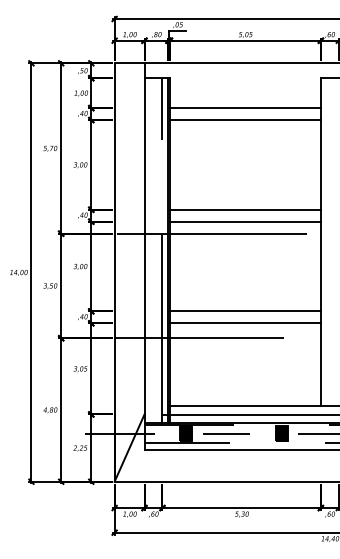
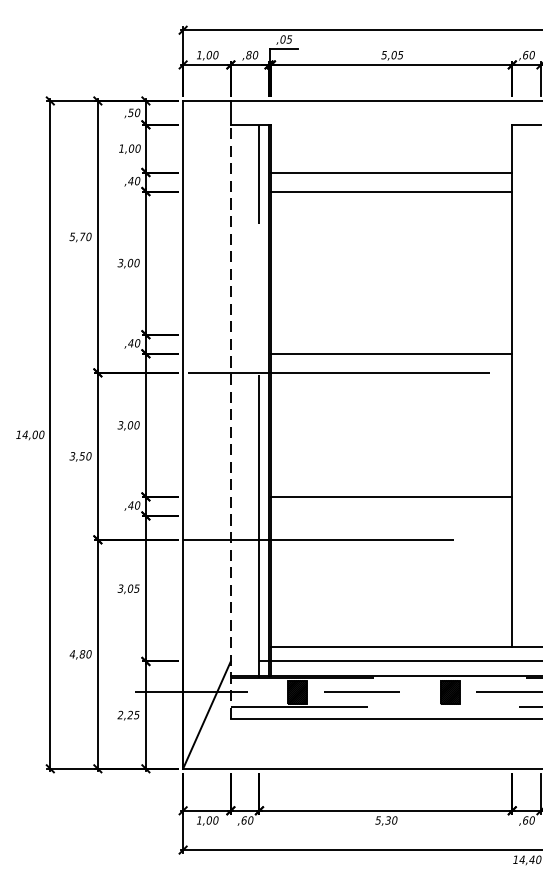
line: (244, 209) -> (390, 334), removed
line: (144, 263) -> (230, 420), solid -> dashed
line: (244, 323) -> (390, 516), removed

